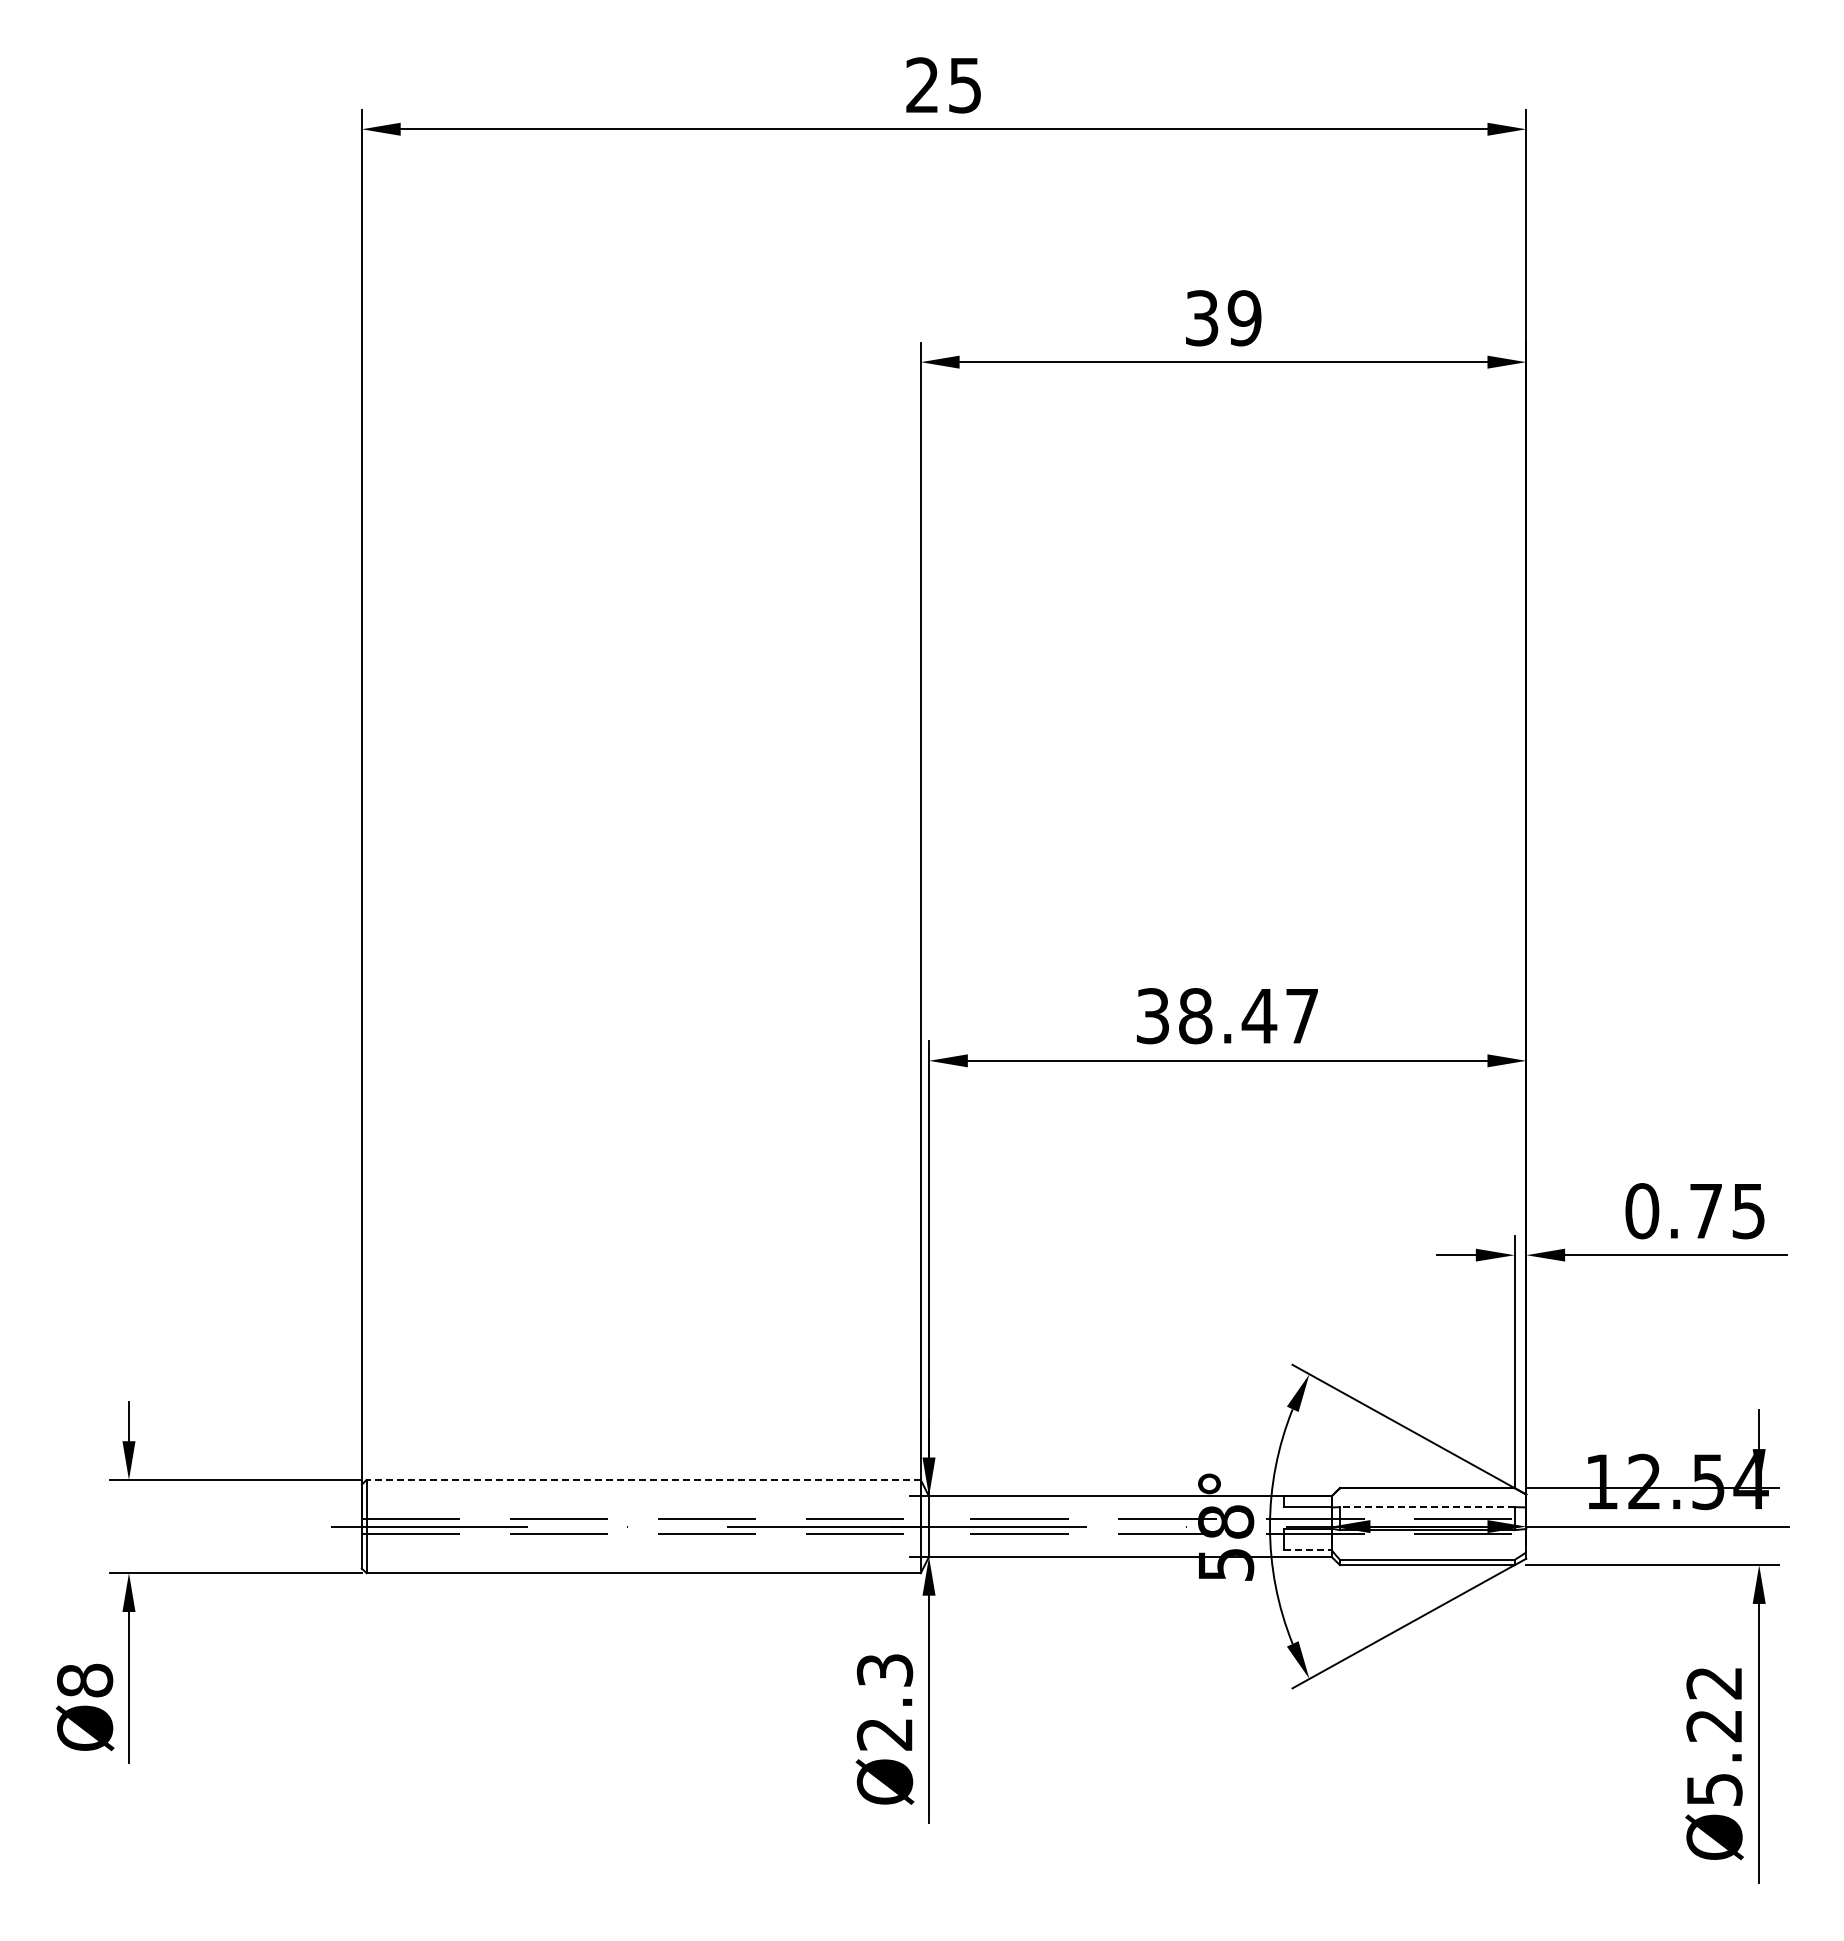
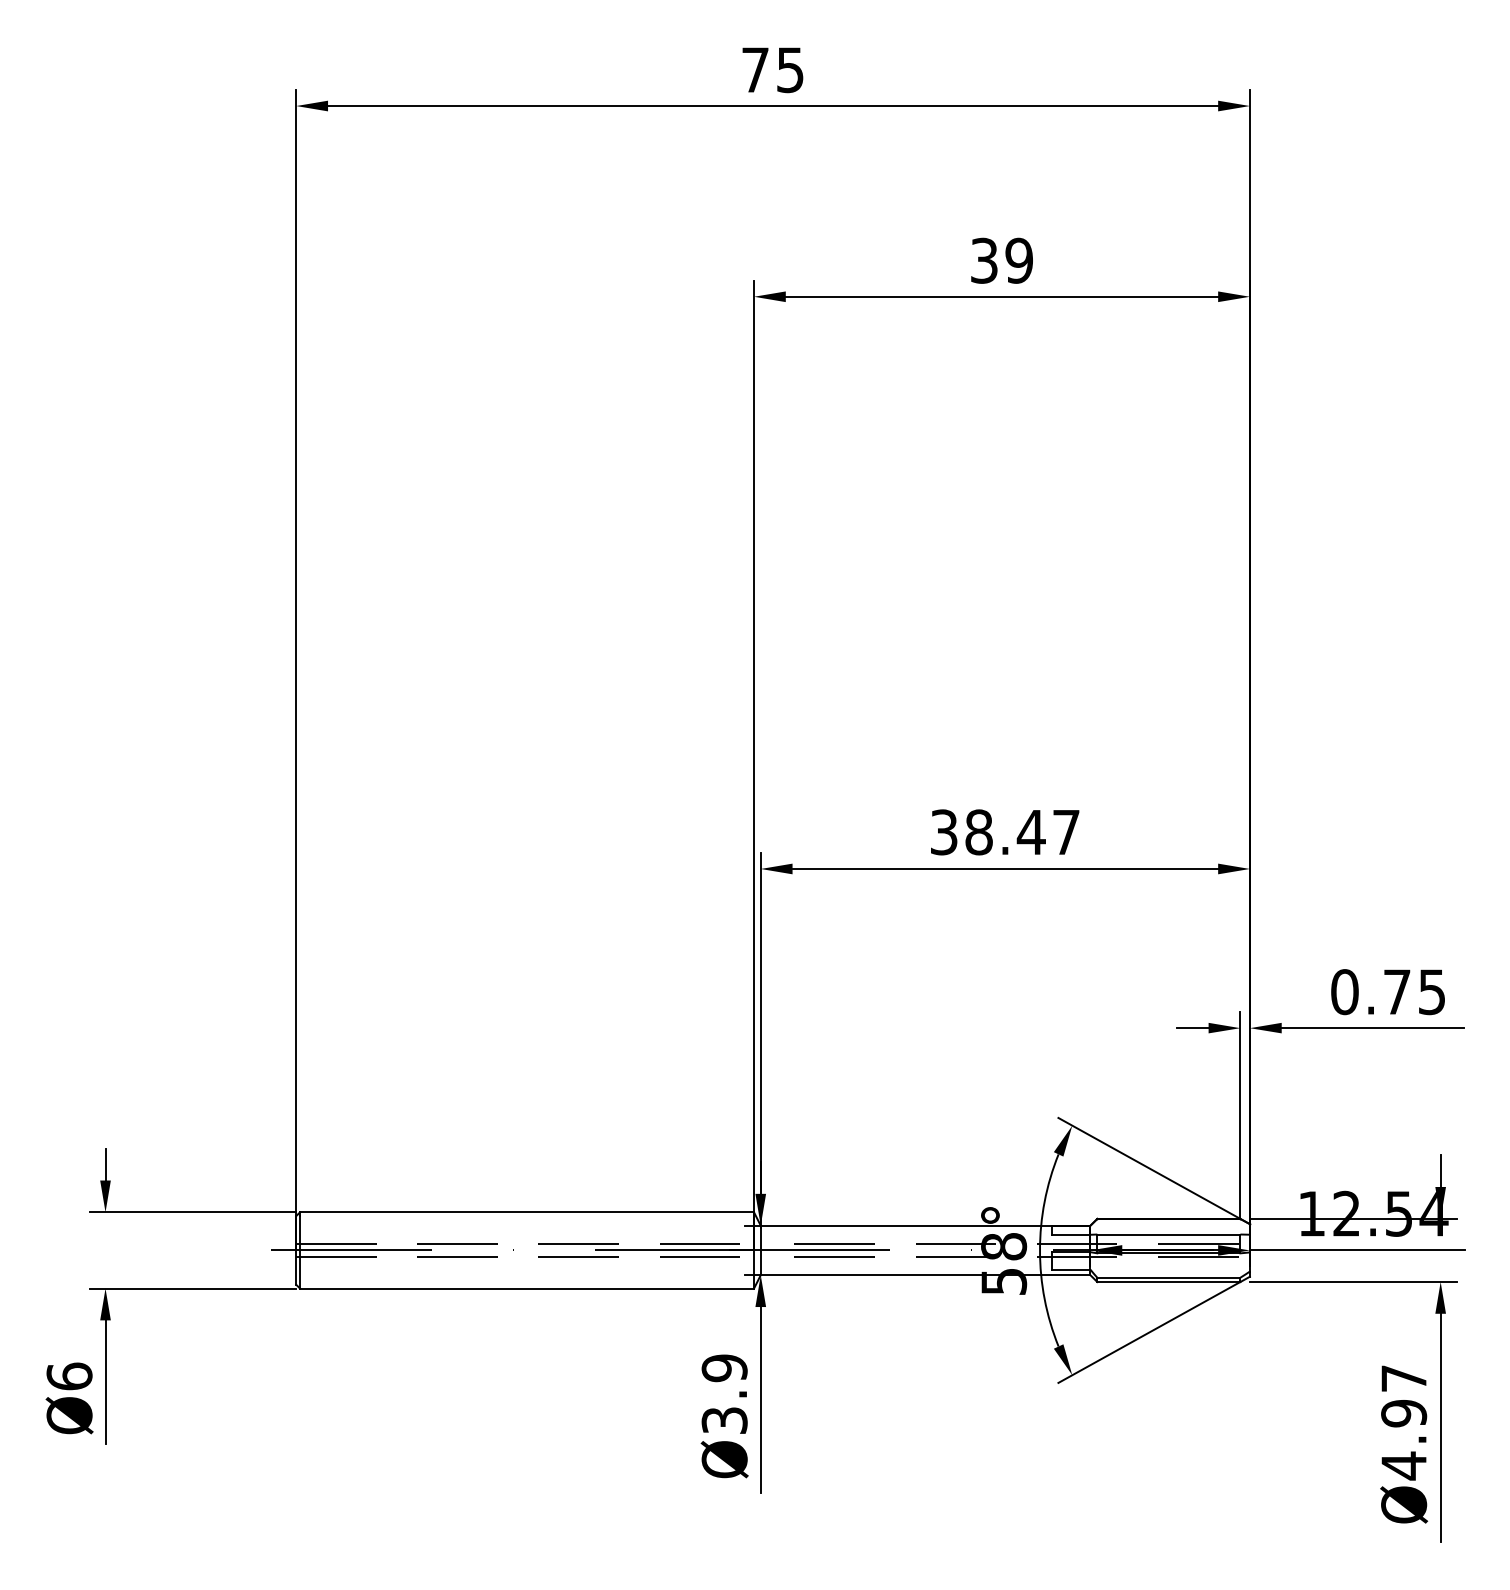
text: (922, 84) -> (755, 69), 25 -> 75
line: (643, 1480) -> (526, 1212), dashed -> solid
line: (1426, 1507) -> (1168, 1234), dashed -> solid
line: (1307, 1550) -> (1070, 1270), dashed -> solid
text: (85, 1680) -> (69, 1376), Ø8 -> Ø6
text: (885, 1701) -> (725, 1393), Ø2.3 -> Ø3.9
text: (1714, 1737) -> (1404, 1423), Ø5.22 -> Ø4.97

